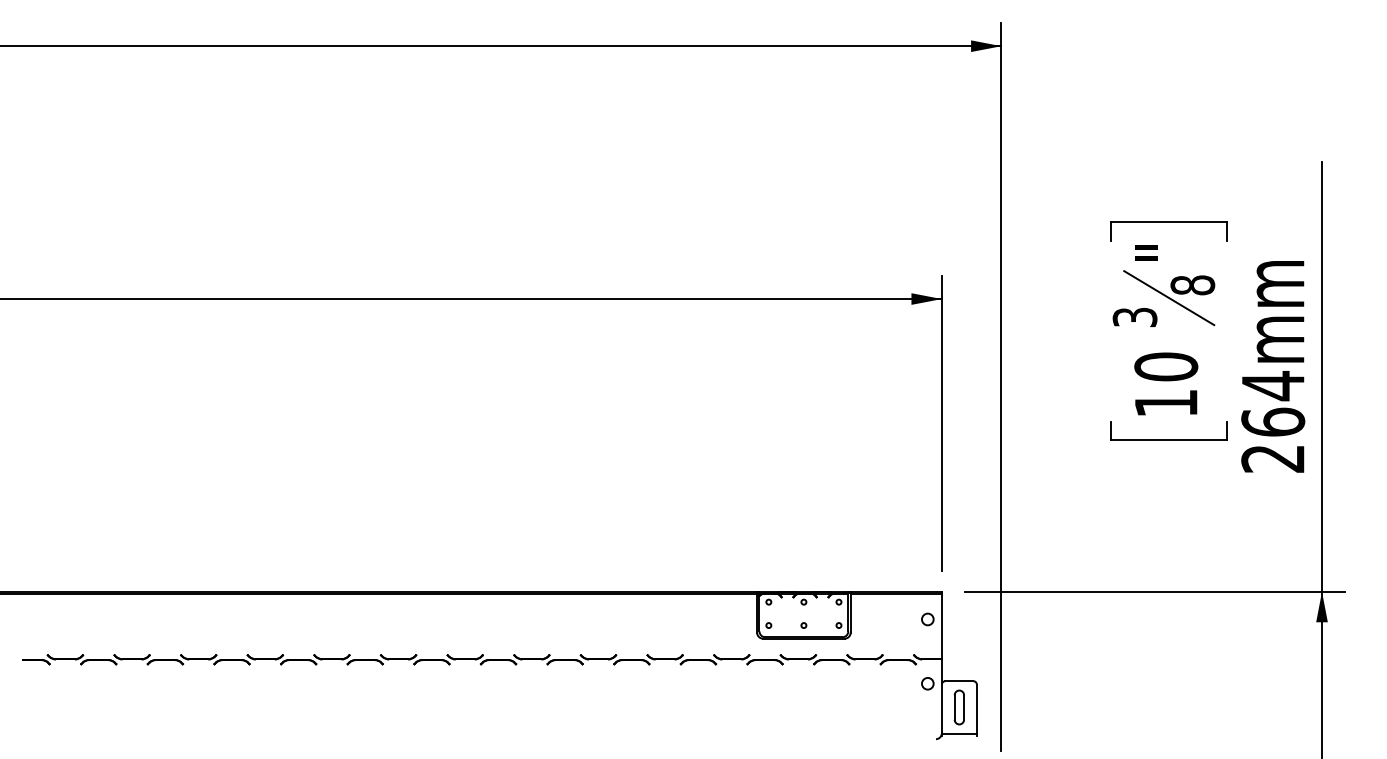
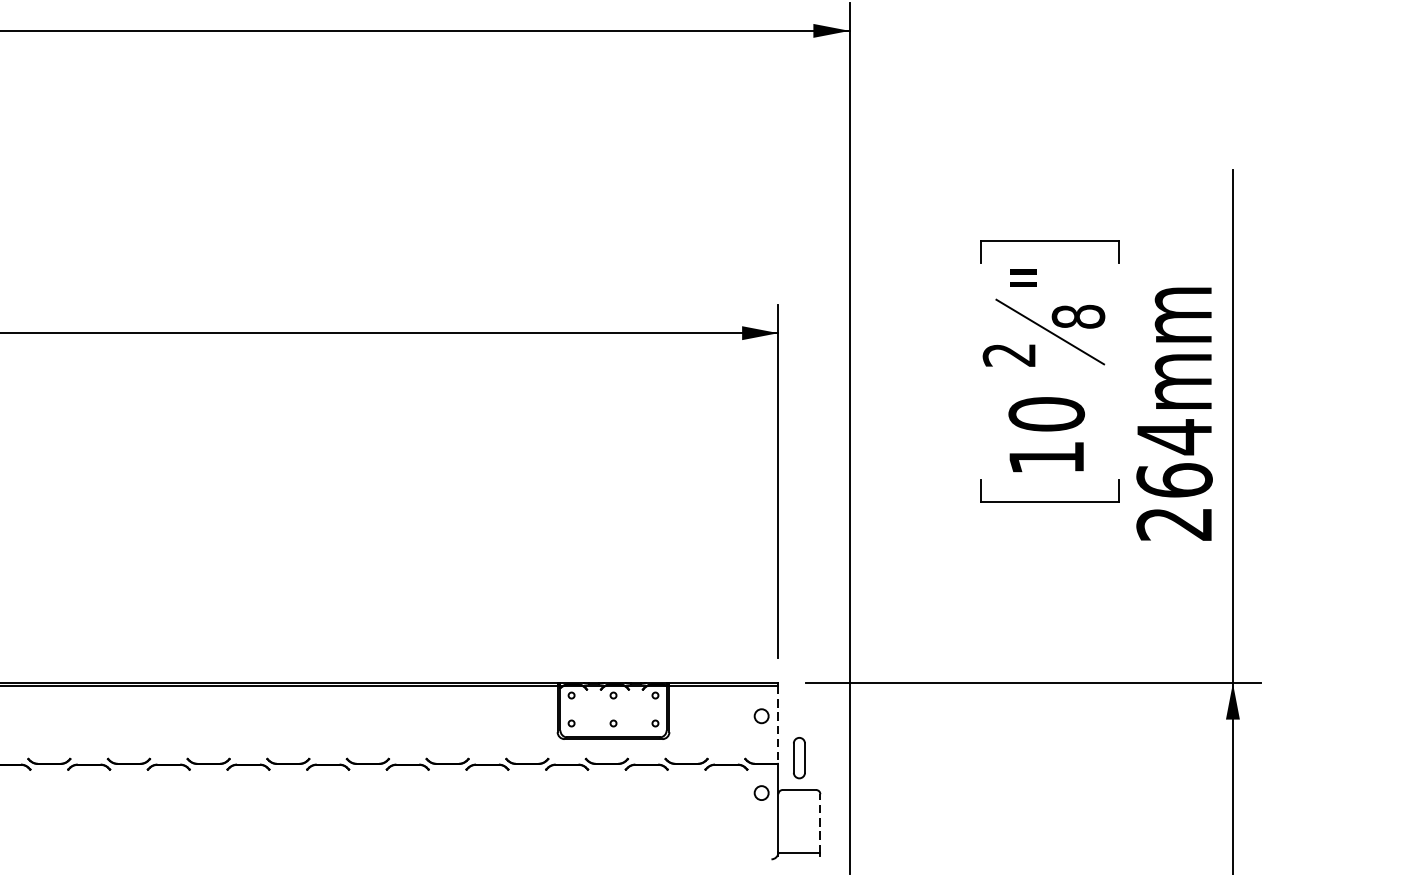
text: (1135, 317) -> (1009, 355), 3 -> 2
line: (941, 627) -> (778, 725), solid -> dashed
part: (958, 707) -> (798, 758), moved
line: (976, 709) -> (819, 823), solid -> dashed

